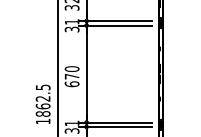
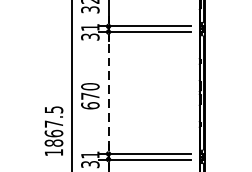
line: (86, 74) -> (108, 93), solid -> dashed
text: (42, 98) -> (53, 123), 1862.5 -> 1867.5

